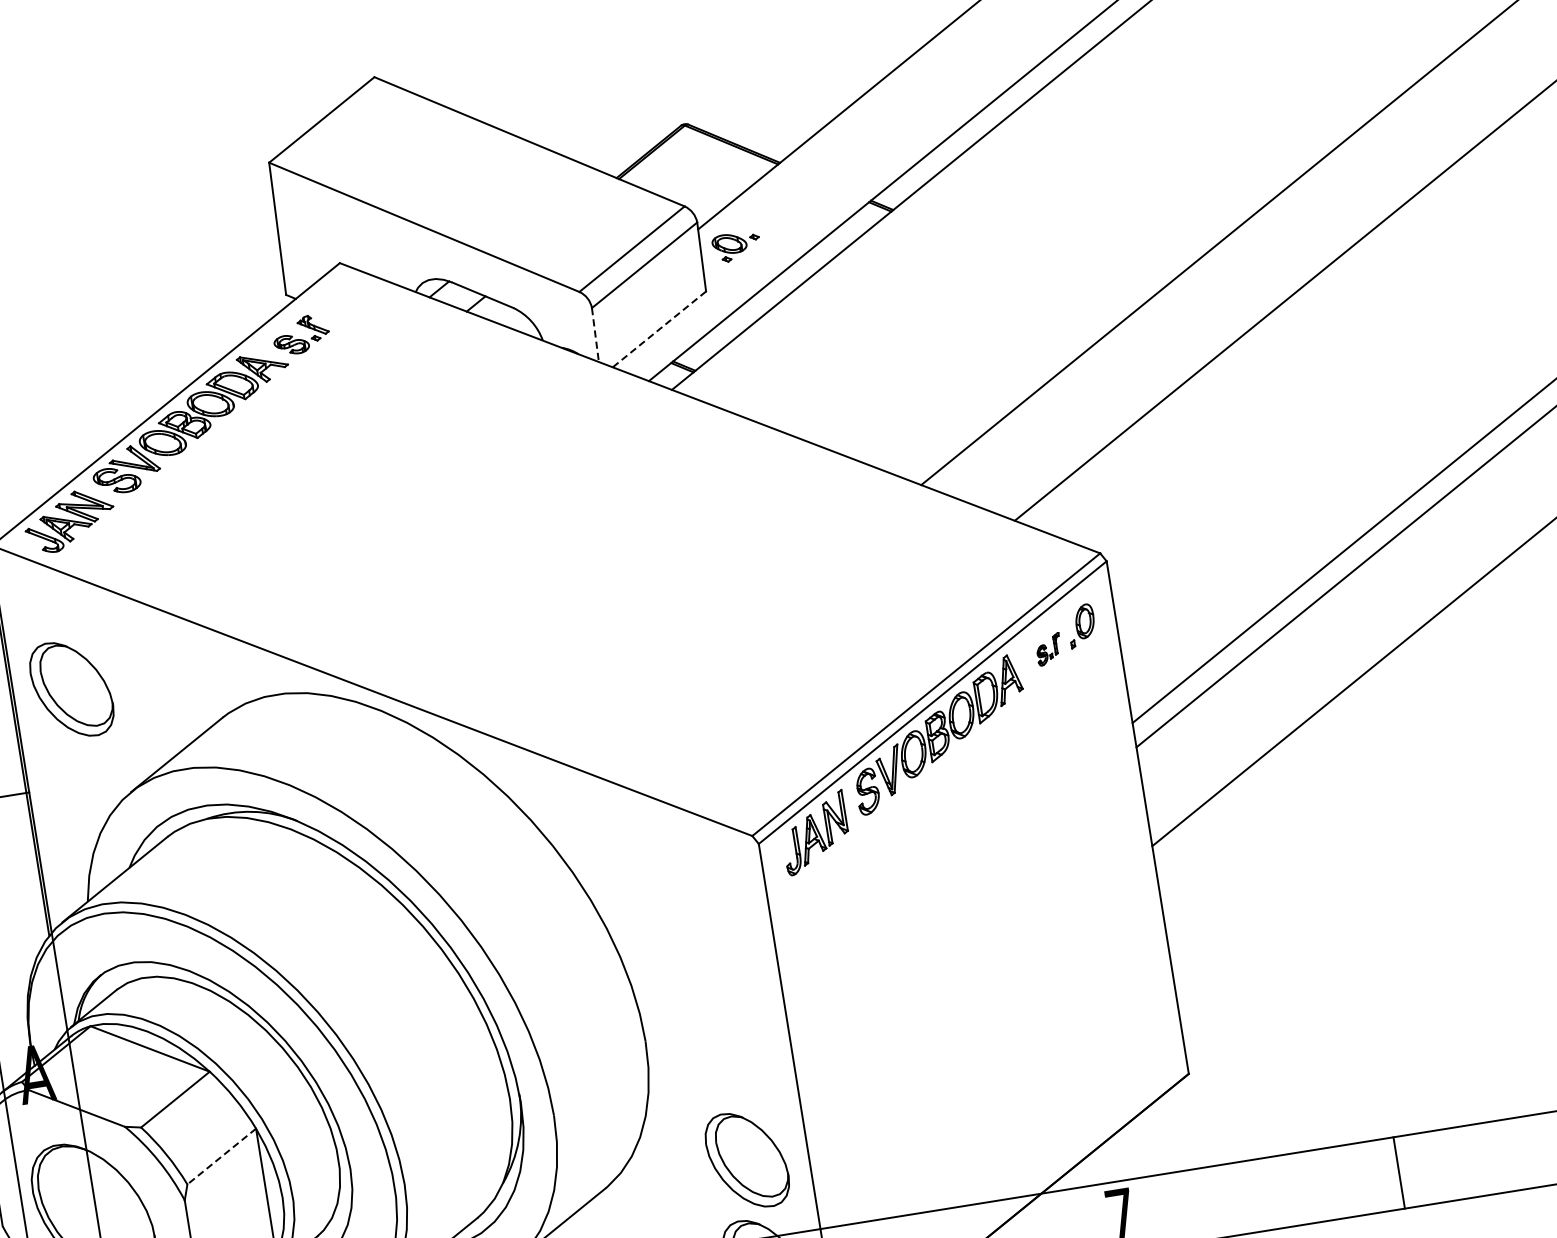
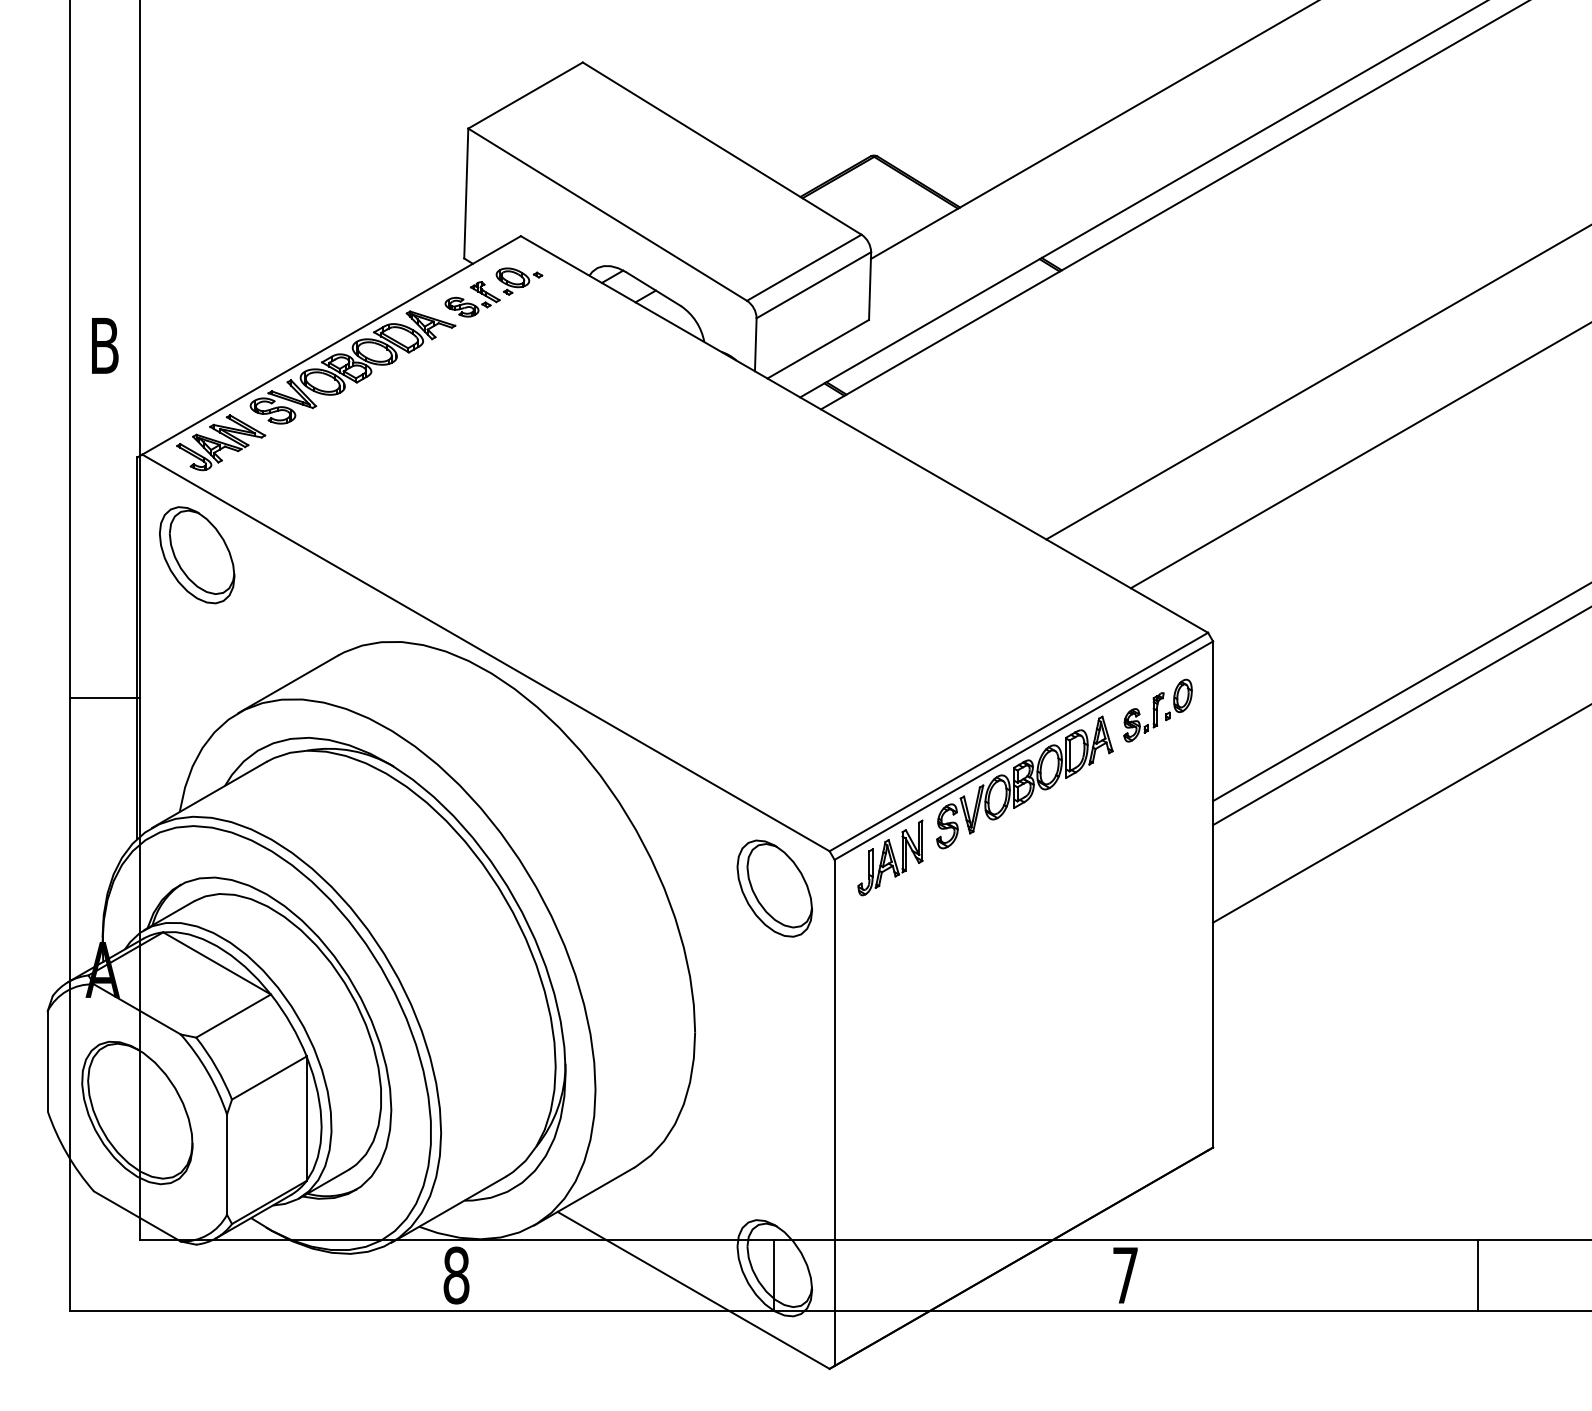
part: (736, 246) -> (519, 281), moved
line: (659, 329) -> (818, 349), dashed -> solid
line: (595, 334) -> (755, 344), dashed -> solid
part: (1048, 649) -> (1143, 717), size x1.67
part: (72, 689) -> (197, 555), moved
line: (220, 1157) -> (268, 1078), dashed -> solid
part: (747, 1160) -> (774, 888), moved
line: (1399, 1173) -> (1478, 1275), moved

